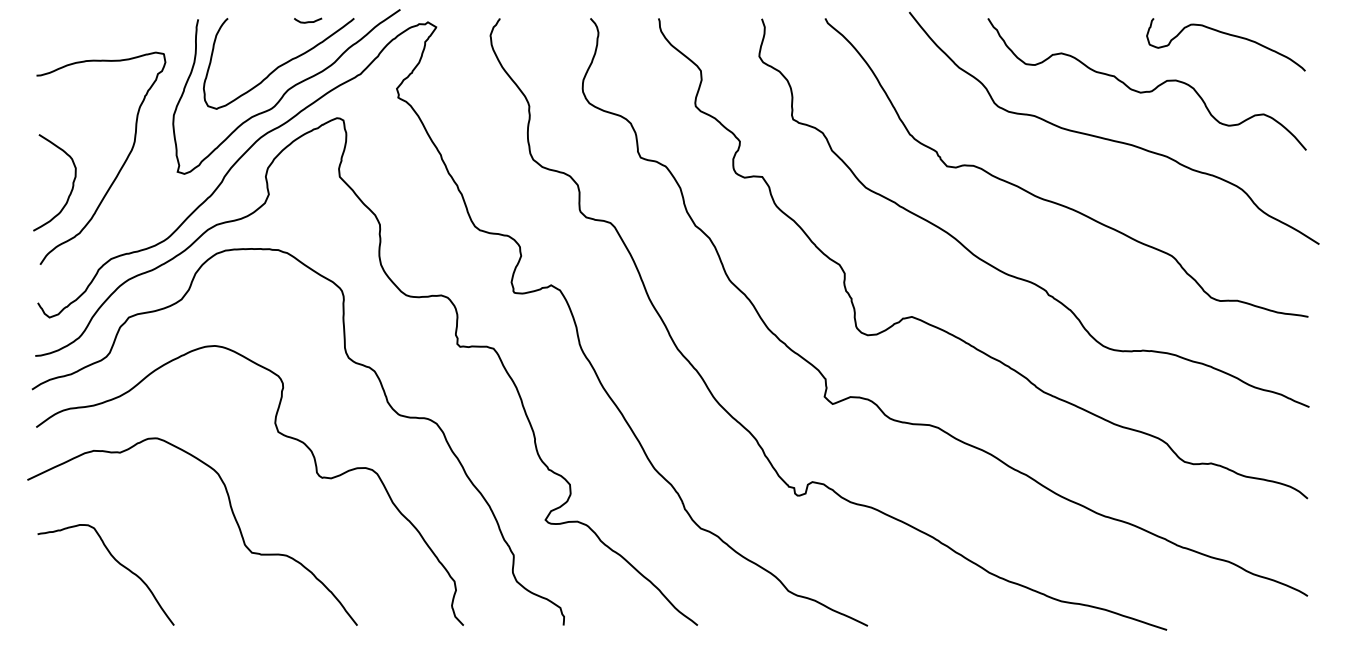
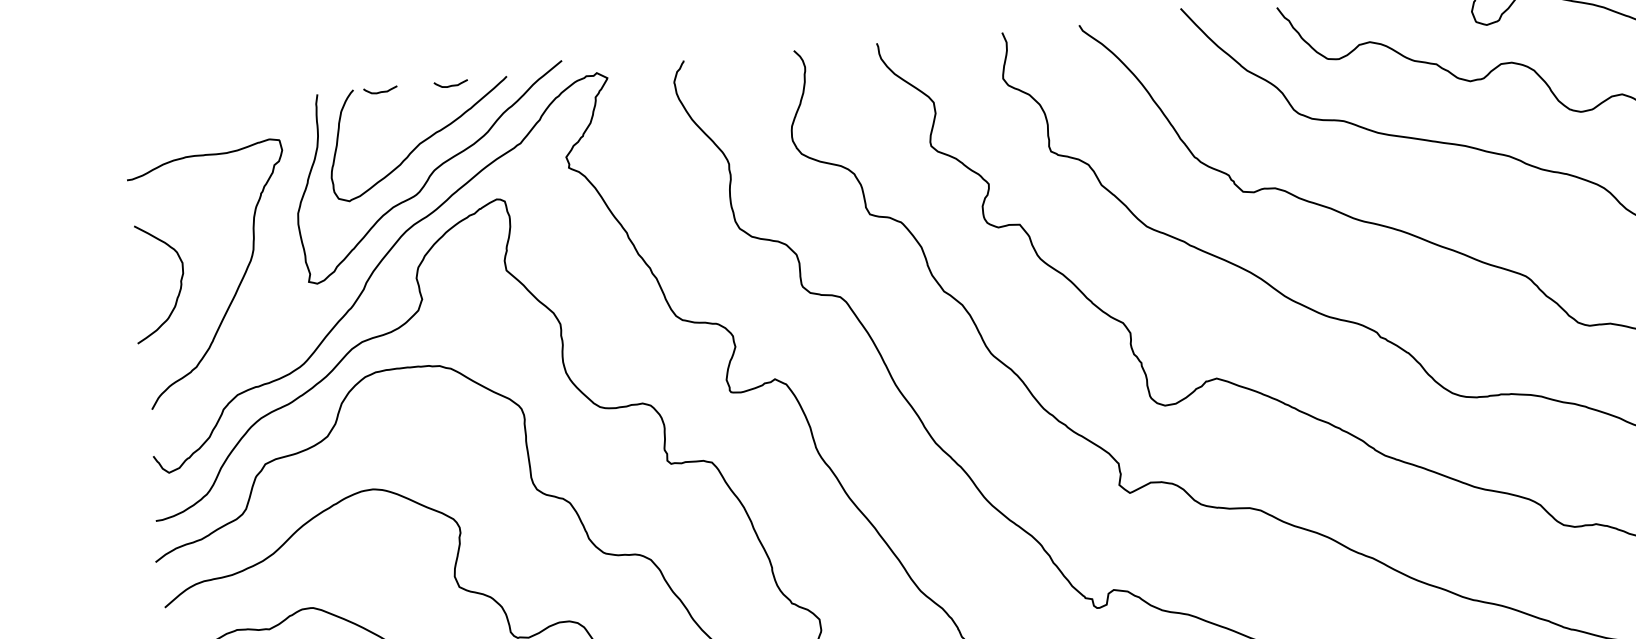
curve: (250, 21) -> (381, 91), added
curve: (72, 182) -> (180, 280), moved

